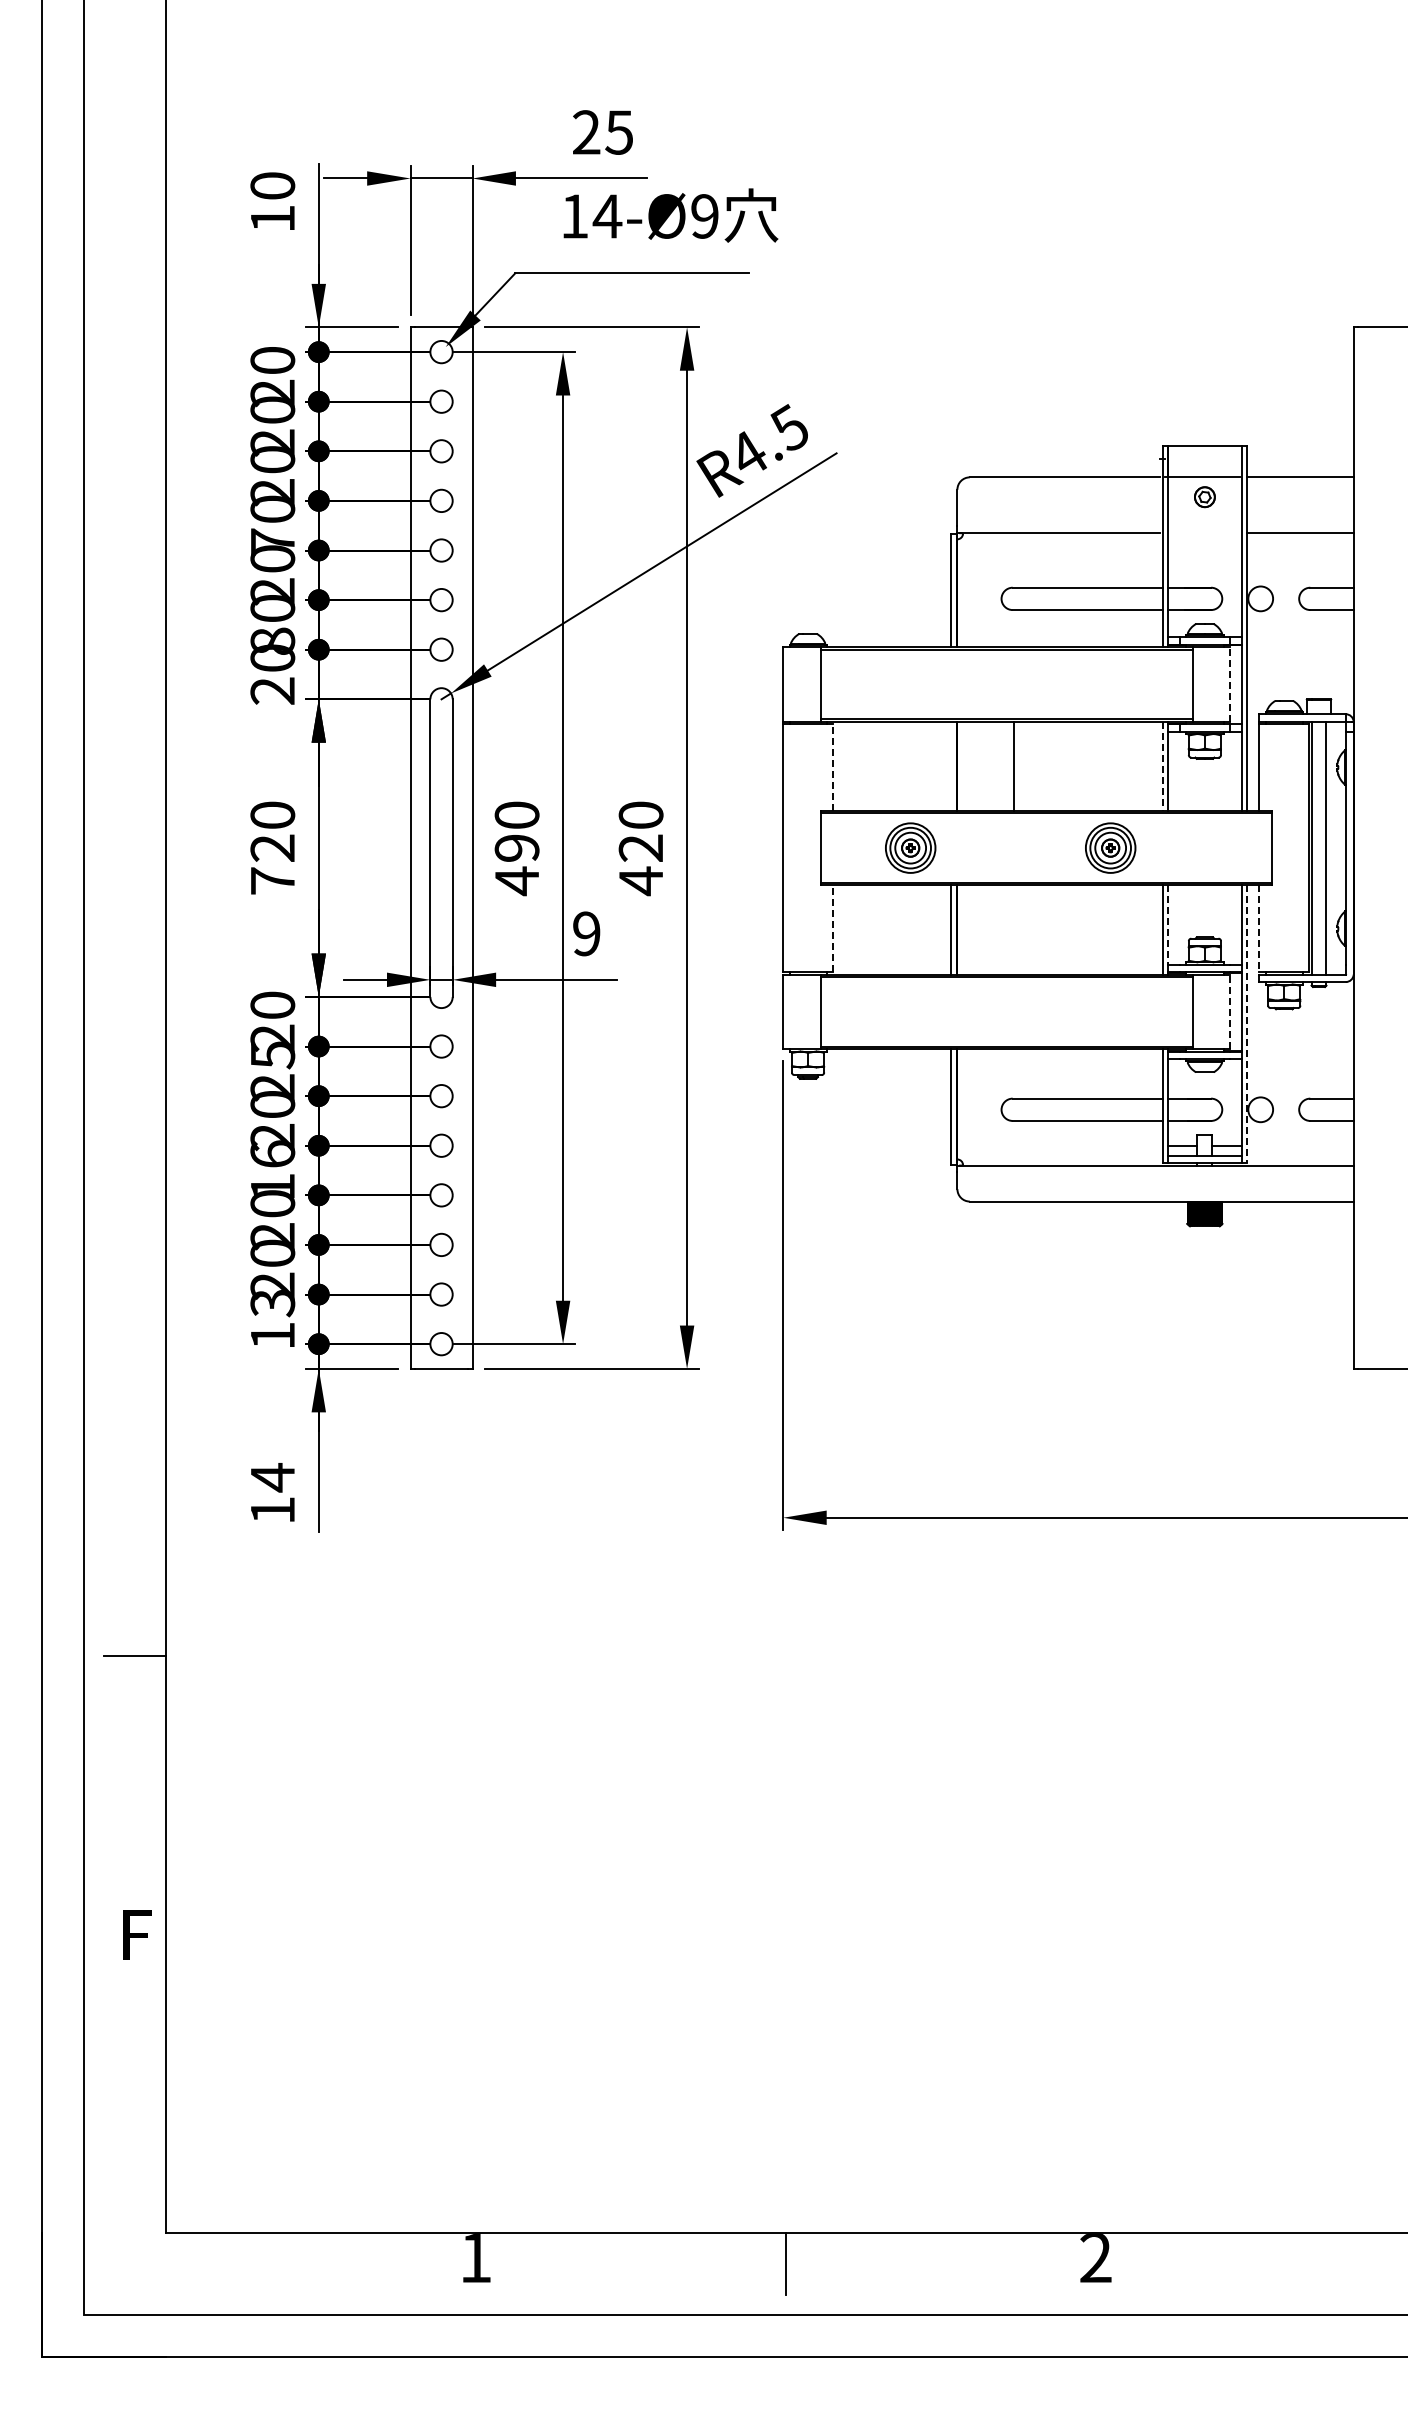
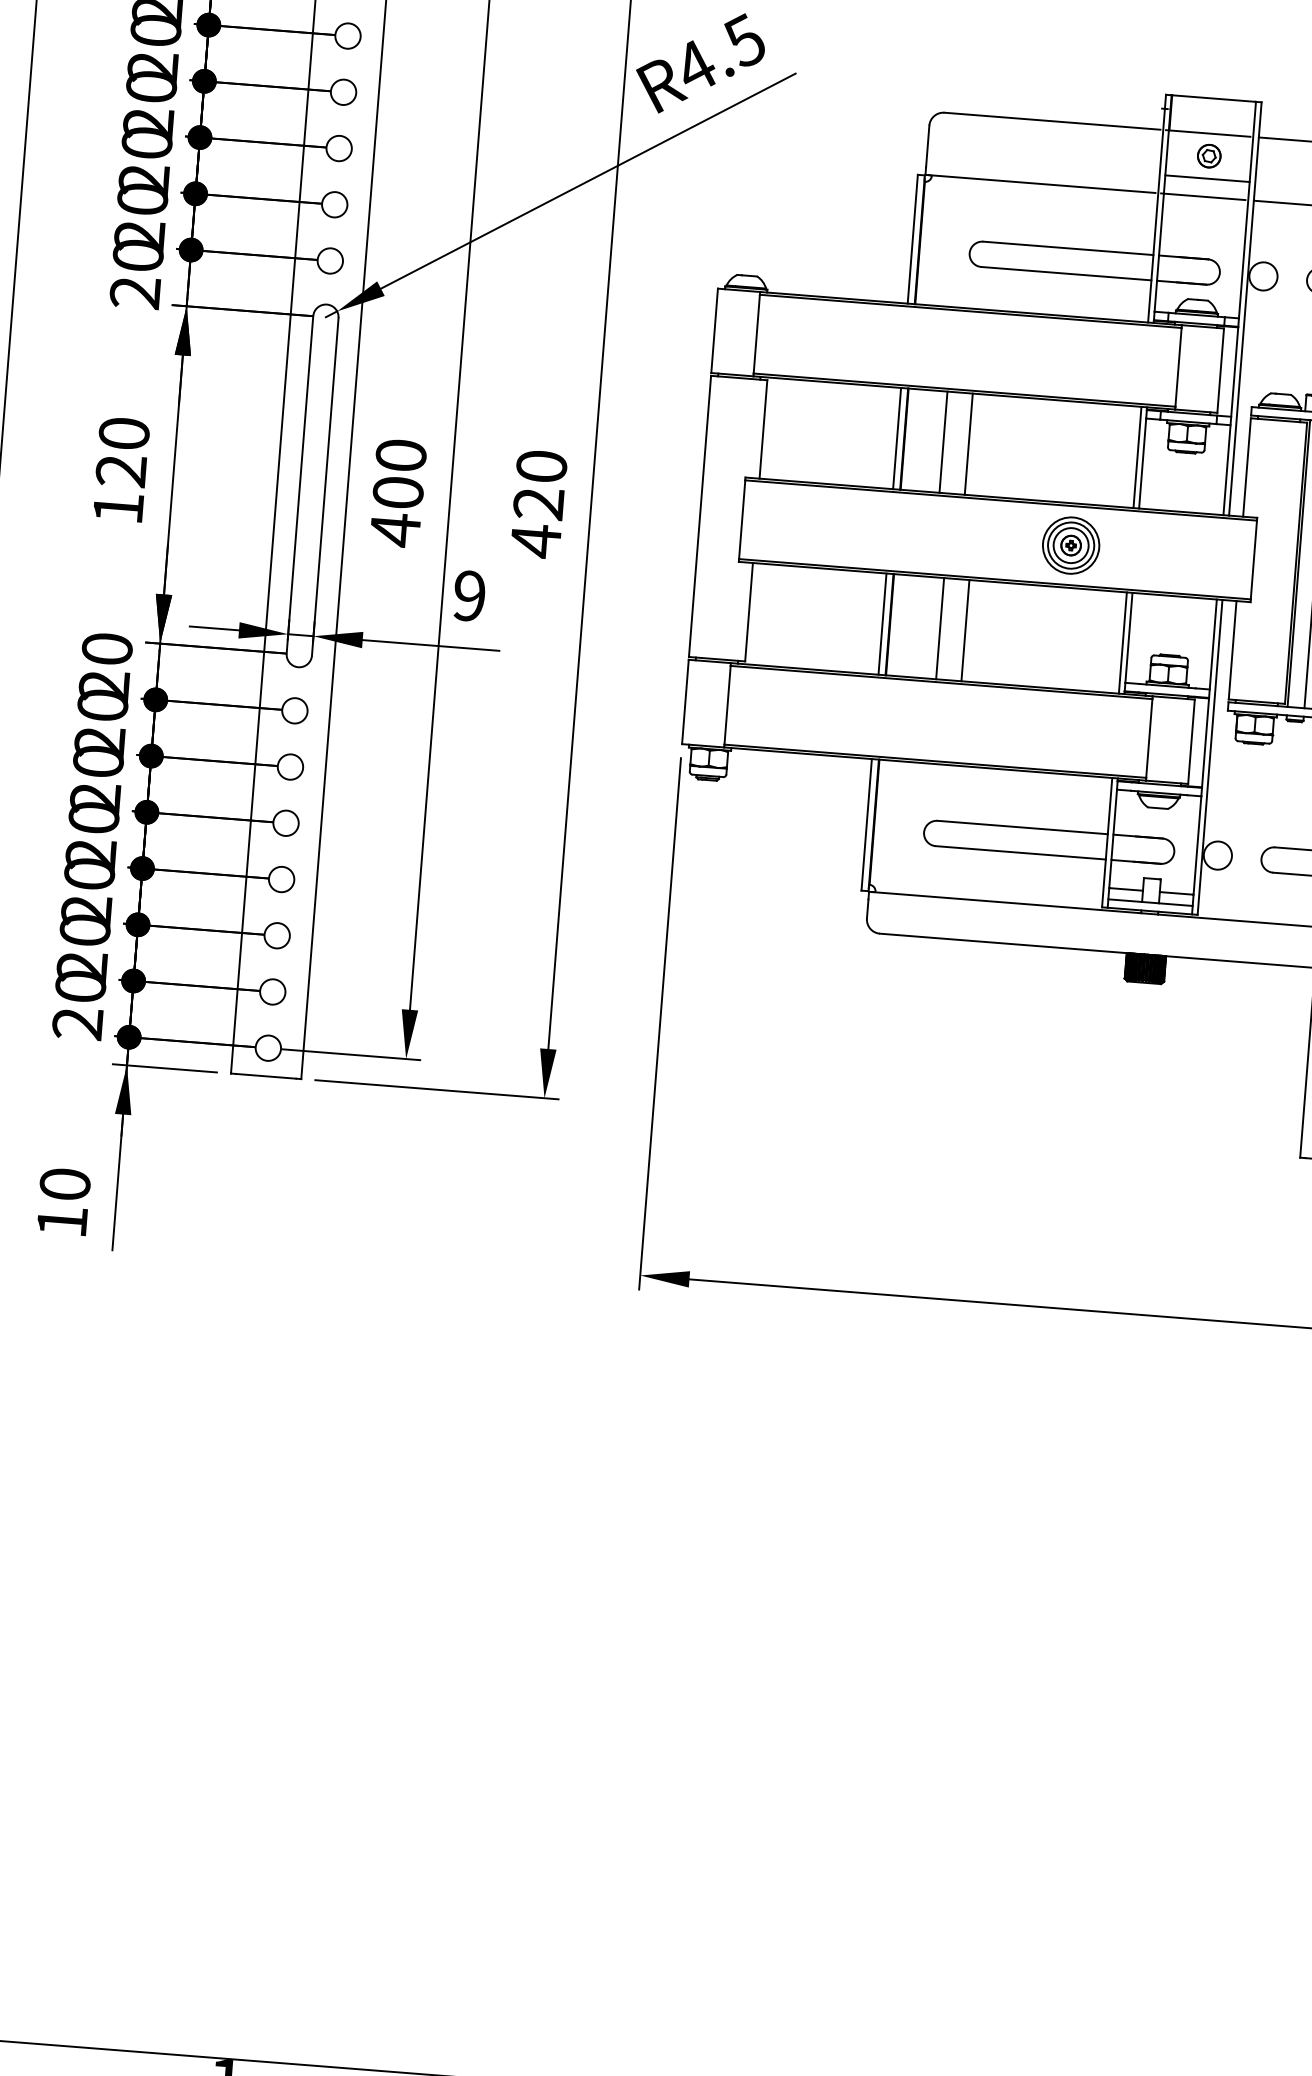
line: (1204, 517) -> (1206, 179), added
line: (1202, 533) -> (1203, 197), added
text: (272, 541) -> (148, 123), 70 -> 20
text: (272, 641) -> (139, 236), 80 -> 20
line: (1229, 683) -> (1220, 369), dashed -> solid
line: (950, 765) -> (896, 437), added
line: (991, 765) -> (943, 441), added
line: (1162, 766) -> (1137, 457), dashed -> solid
line: (832, 767) -> (762, 429), dashed -> solid
text: (516, 847) -> (397, 491), 490 -> 400
part: (910, 847) -> (844, 527), removed
text: (272, 880) -> (118, 507), 720 -> 120
line: (1167, 925) -> (1128, 638), dashed -> solid
line: (832, 928) -> (748, 611), dashed -> solid
line: (1001, 929) -> (940, 628), added
line: (1023, 929) -> (965, 630), added
line: (1259, 929) -> (1232, 651), dashed -> solid
line: (1229, 1011) -> (1191, 741), dashed -> solid
line: (1247, 1024) -> (1210, 757), dashed -> solid
text: (272, 1055) -> (102, 705), 25 -> 20
text: (272, 1170) -> (92, 836), 16 -> 20
text: (272, 1319) -> (78, 1005), 13 -> 20
text: (272, 1477) -> (64, 1184), 14 -> 10

